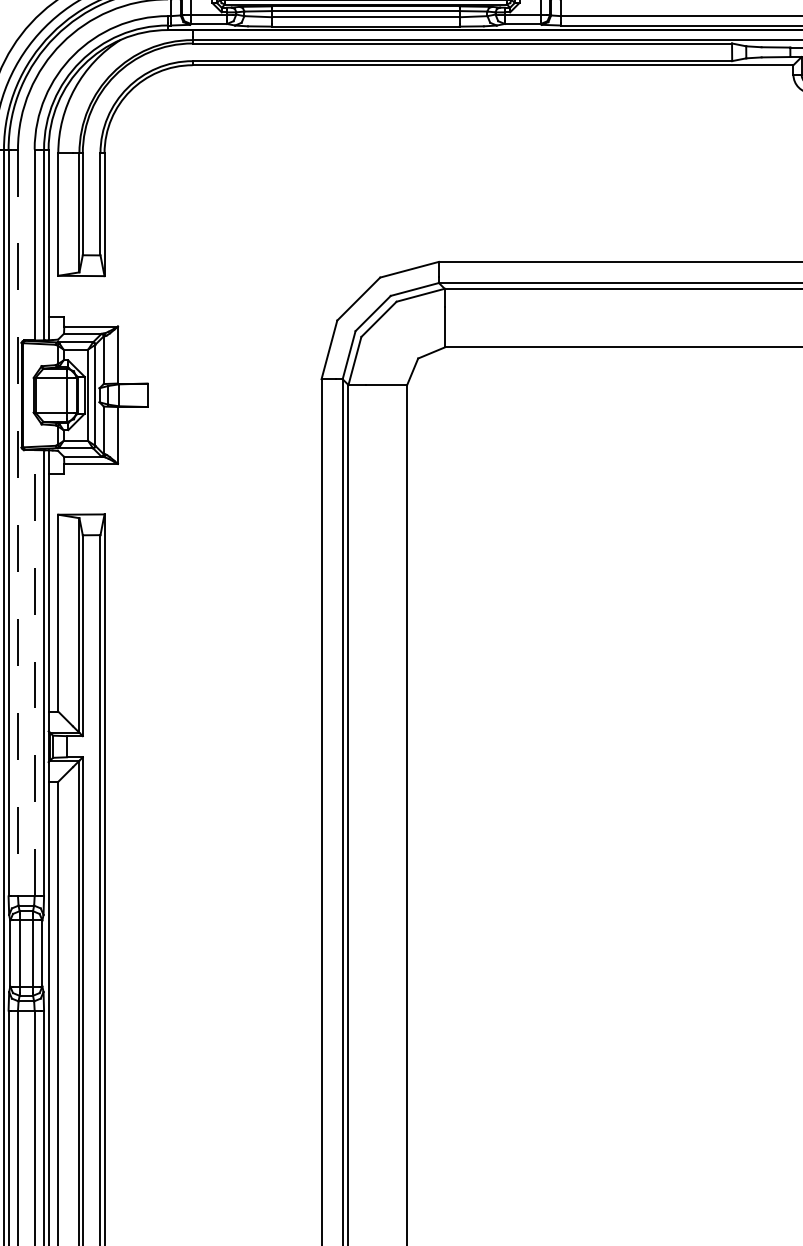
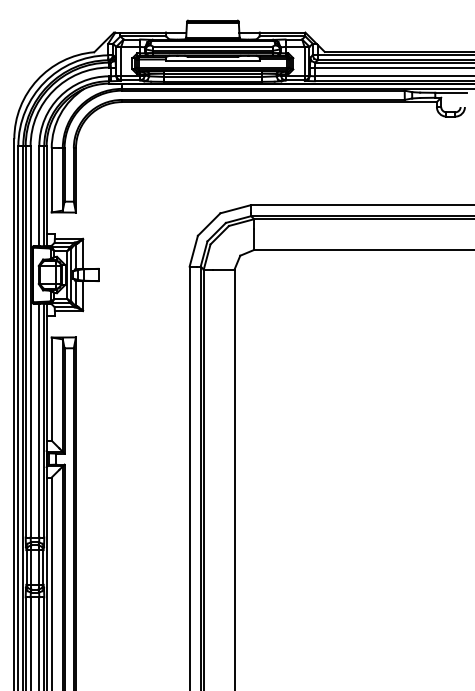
line: (17, 522) -> (30, 341), dashed -> solid
line: (34, 673) -> (39, 420), dashed -> solid

